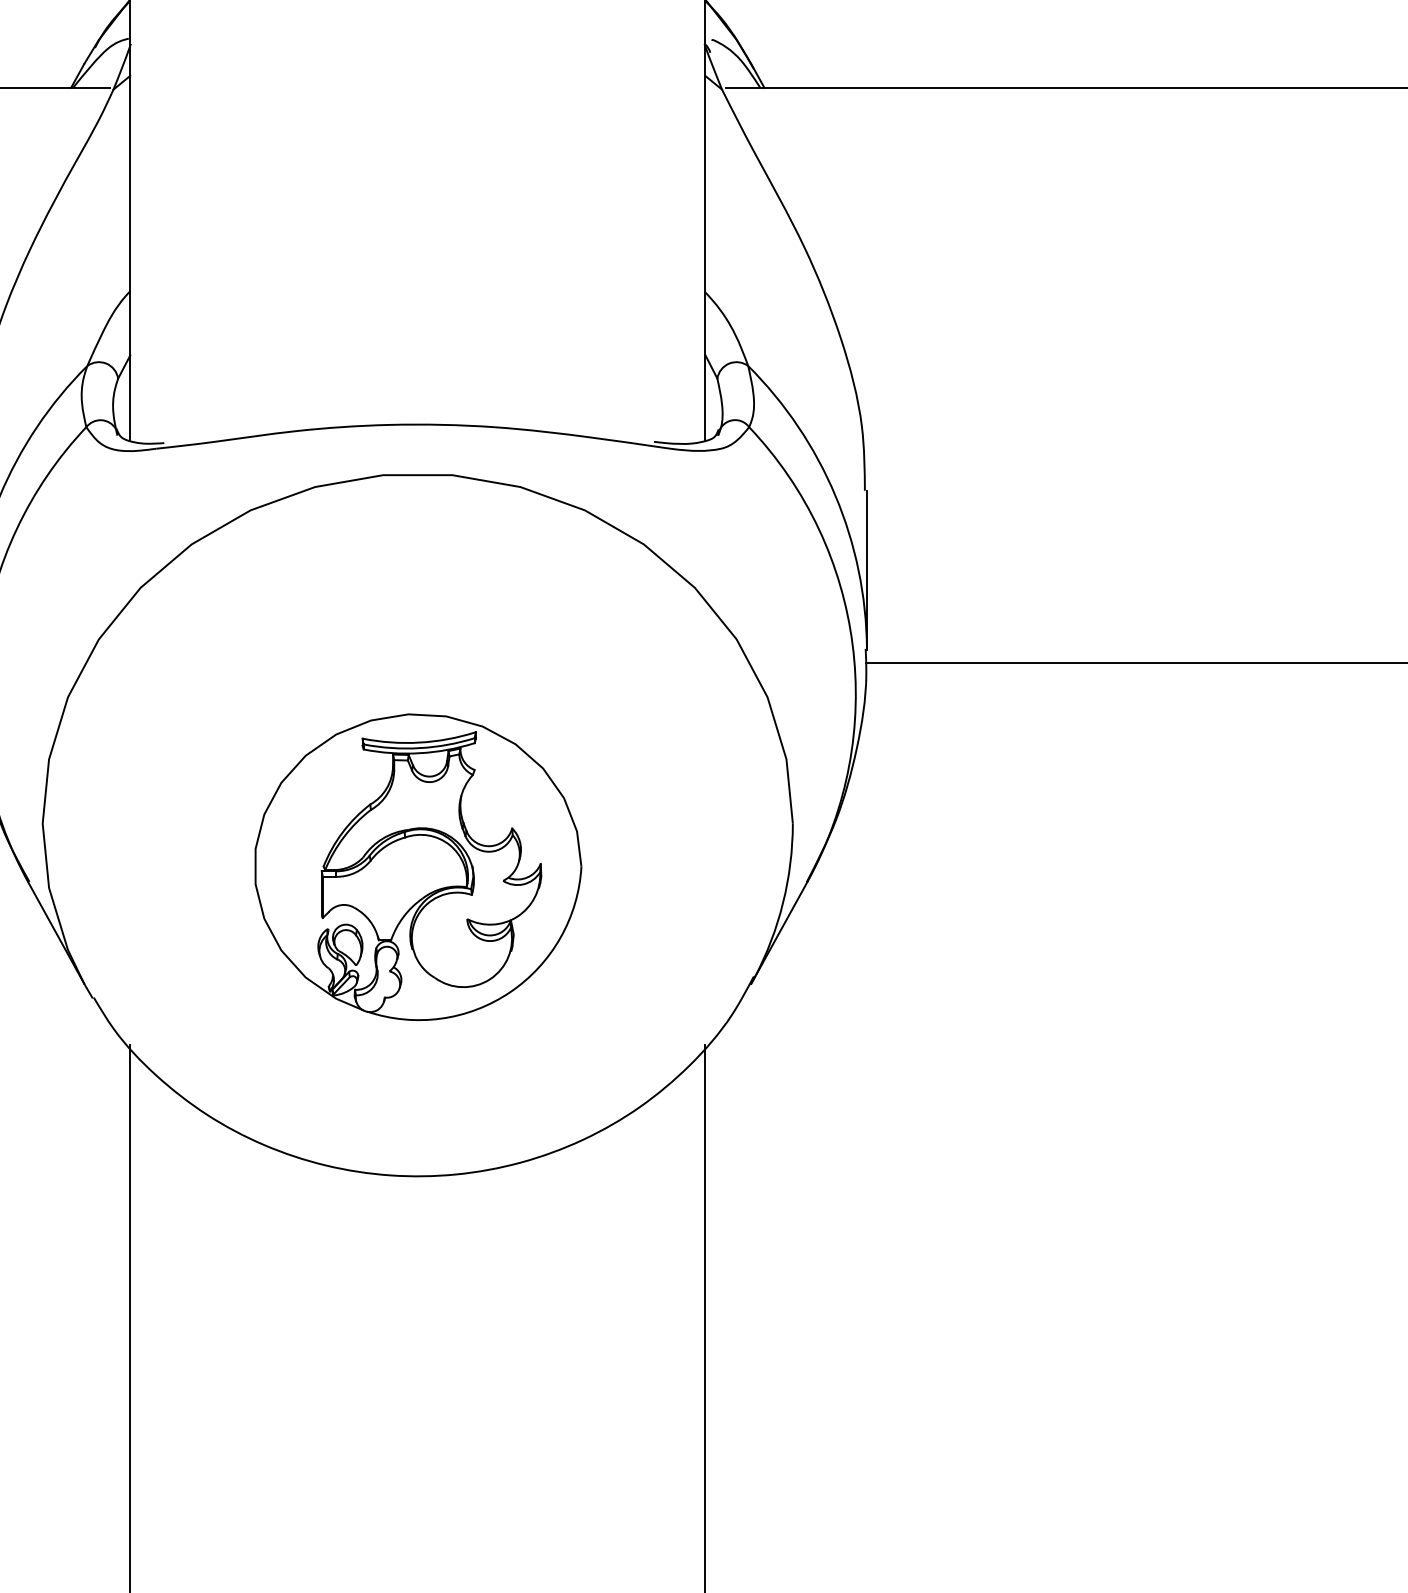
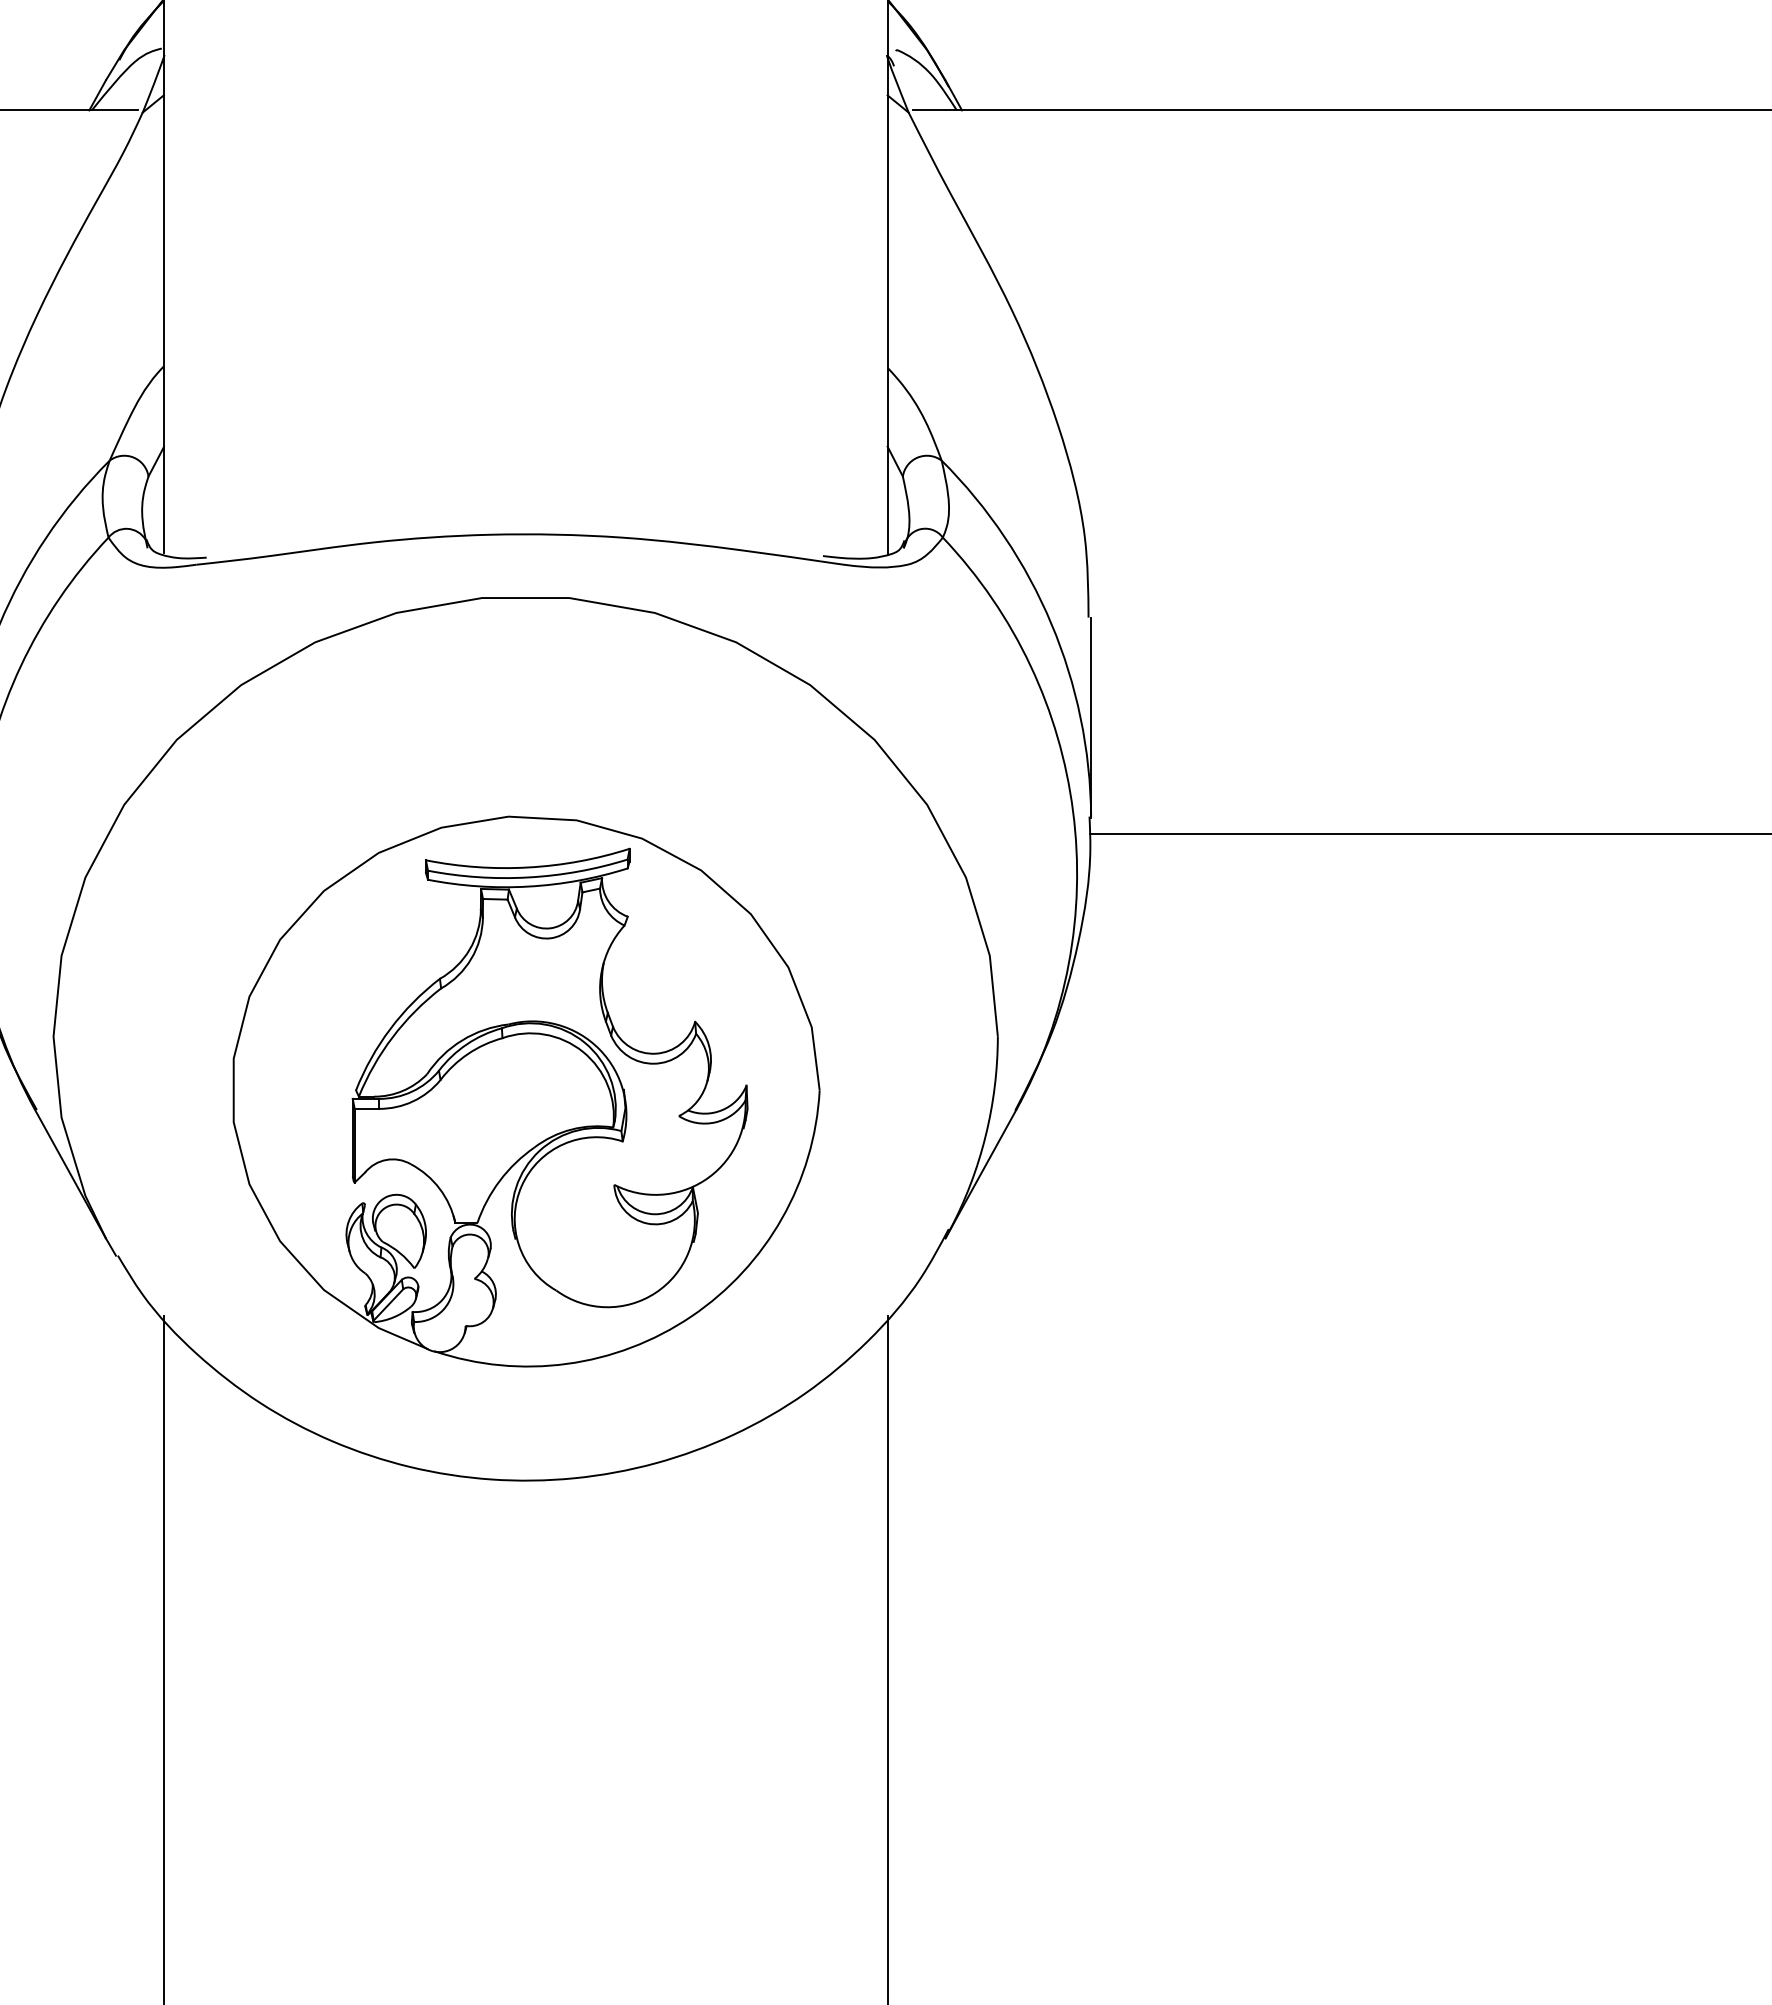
part: (418, 867) -> (526, 1091), size x1.43

